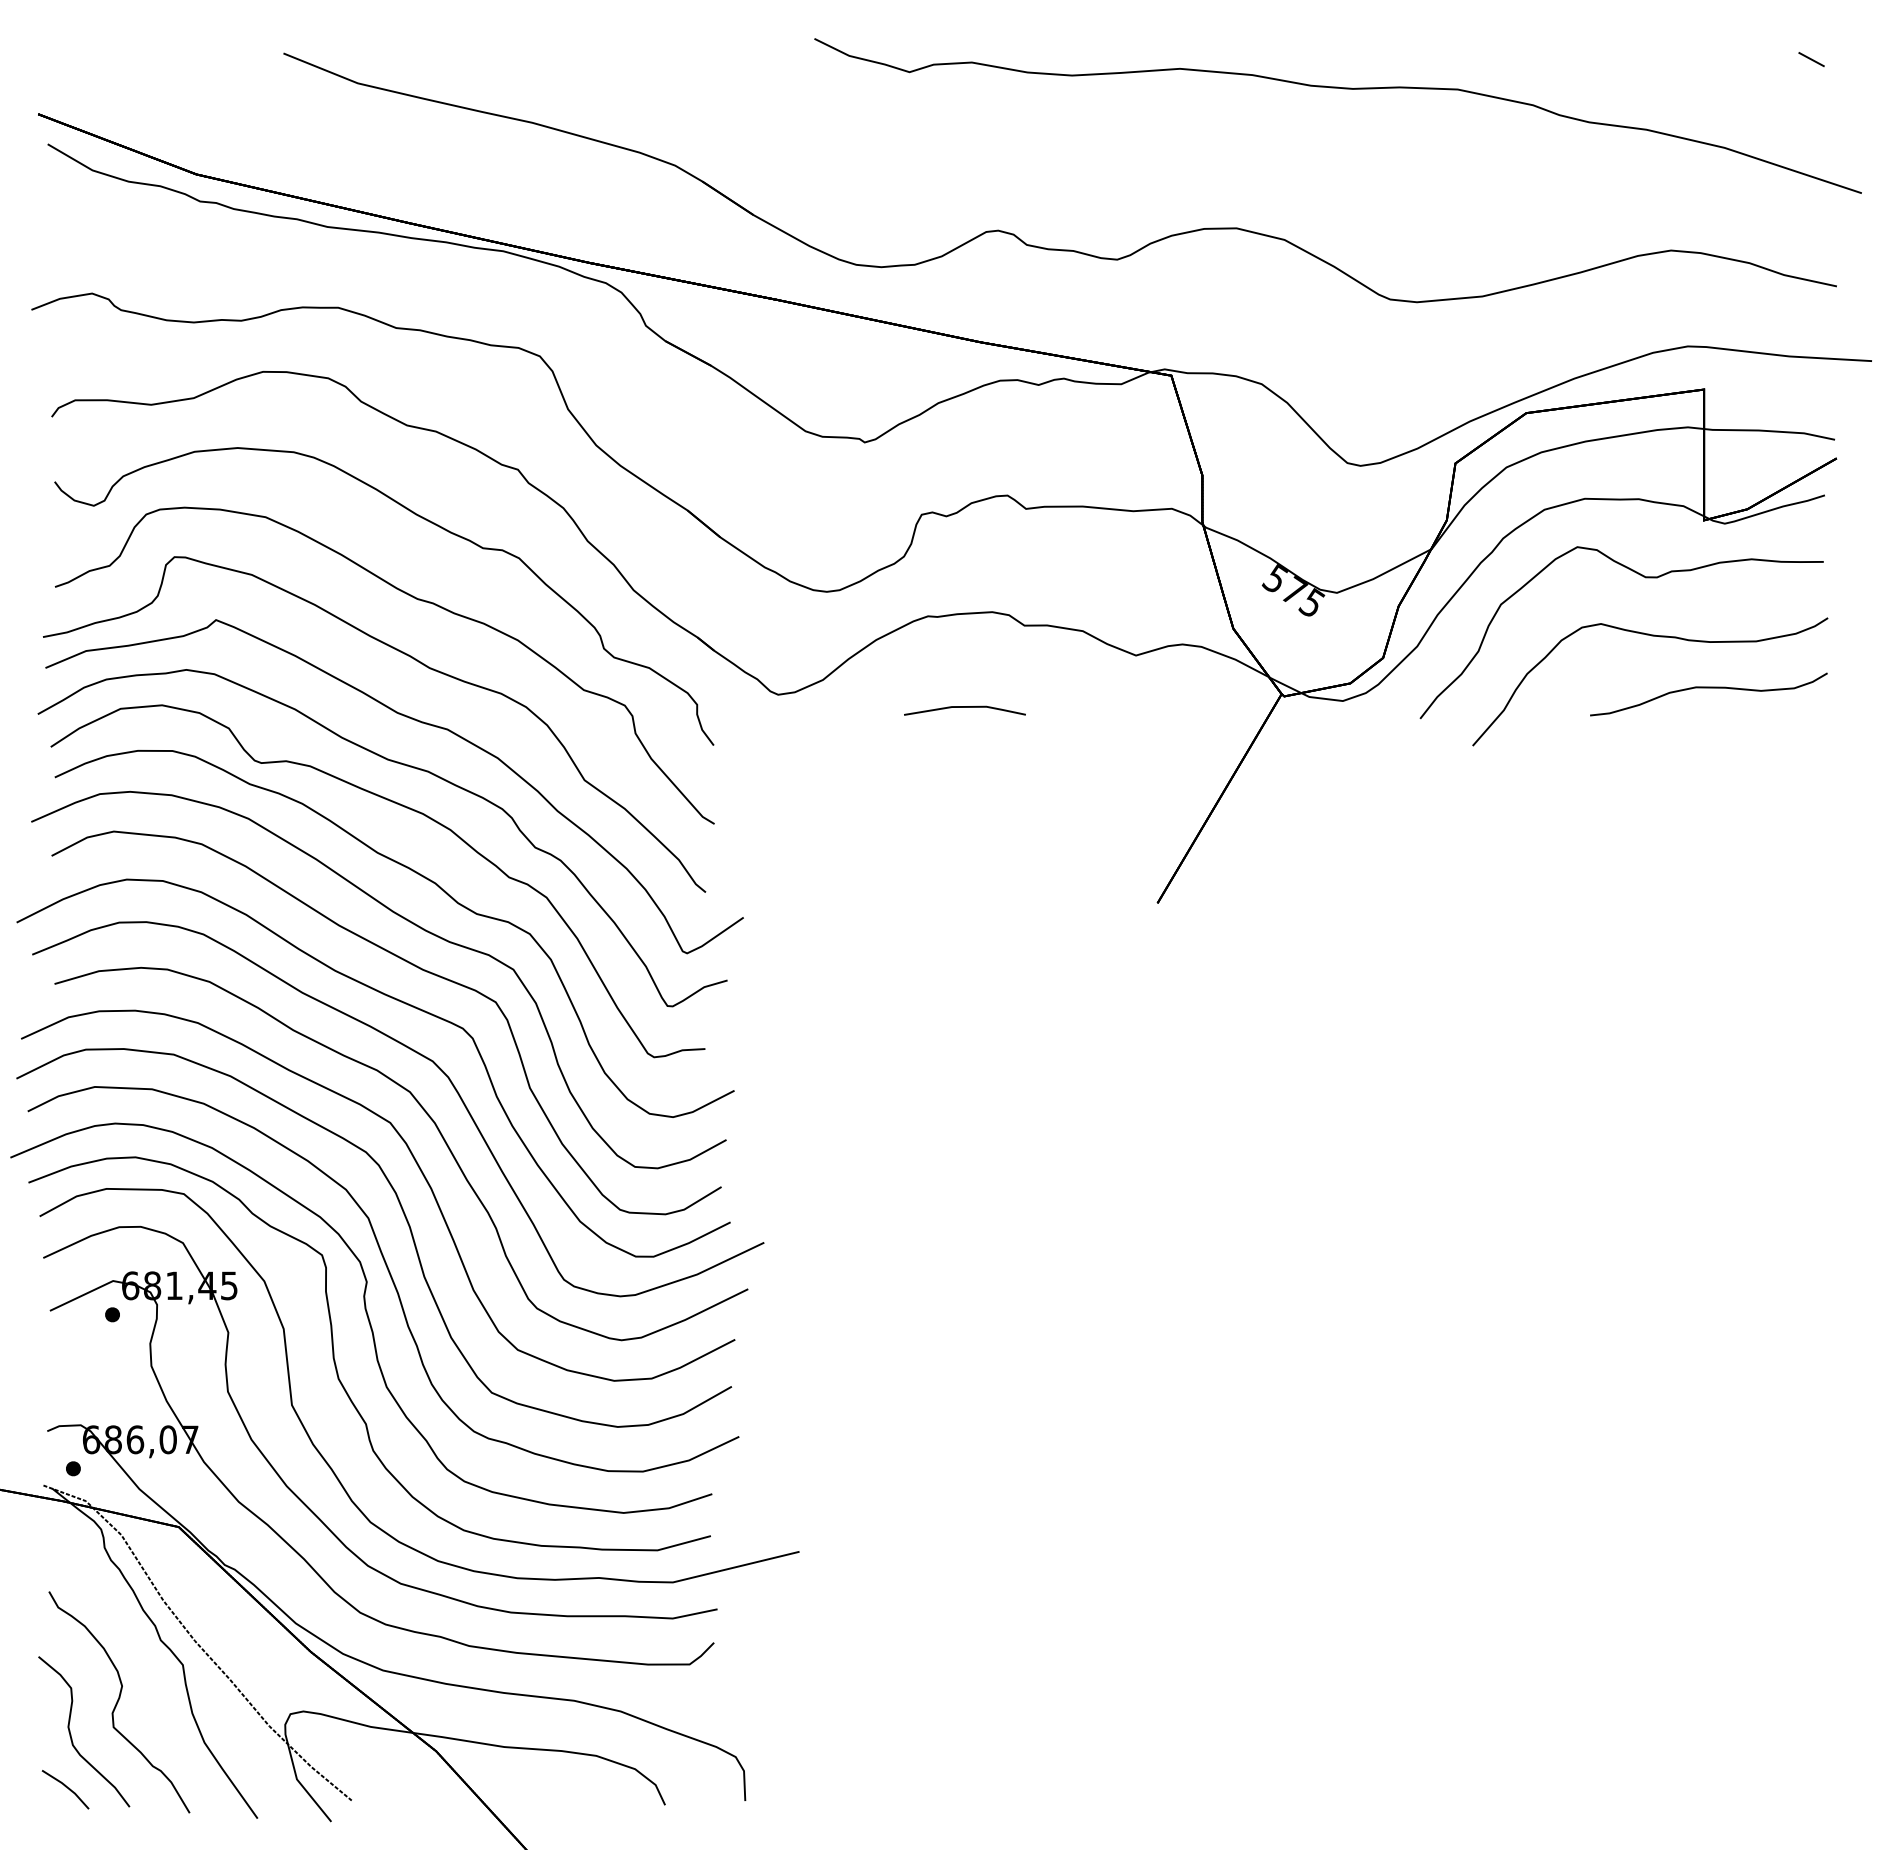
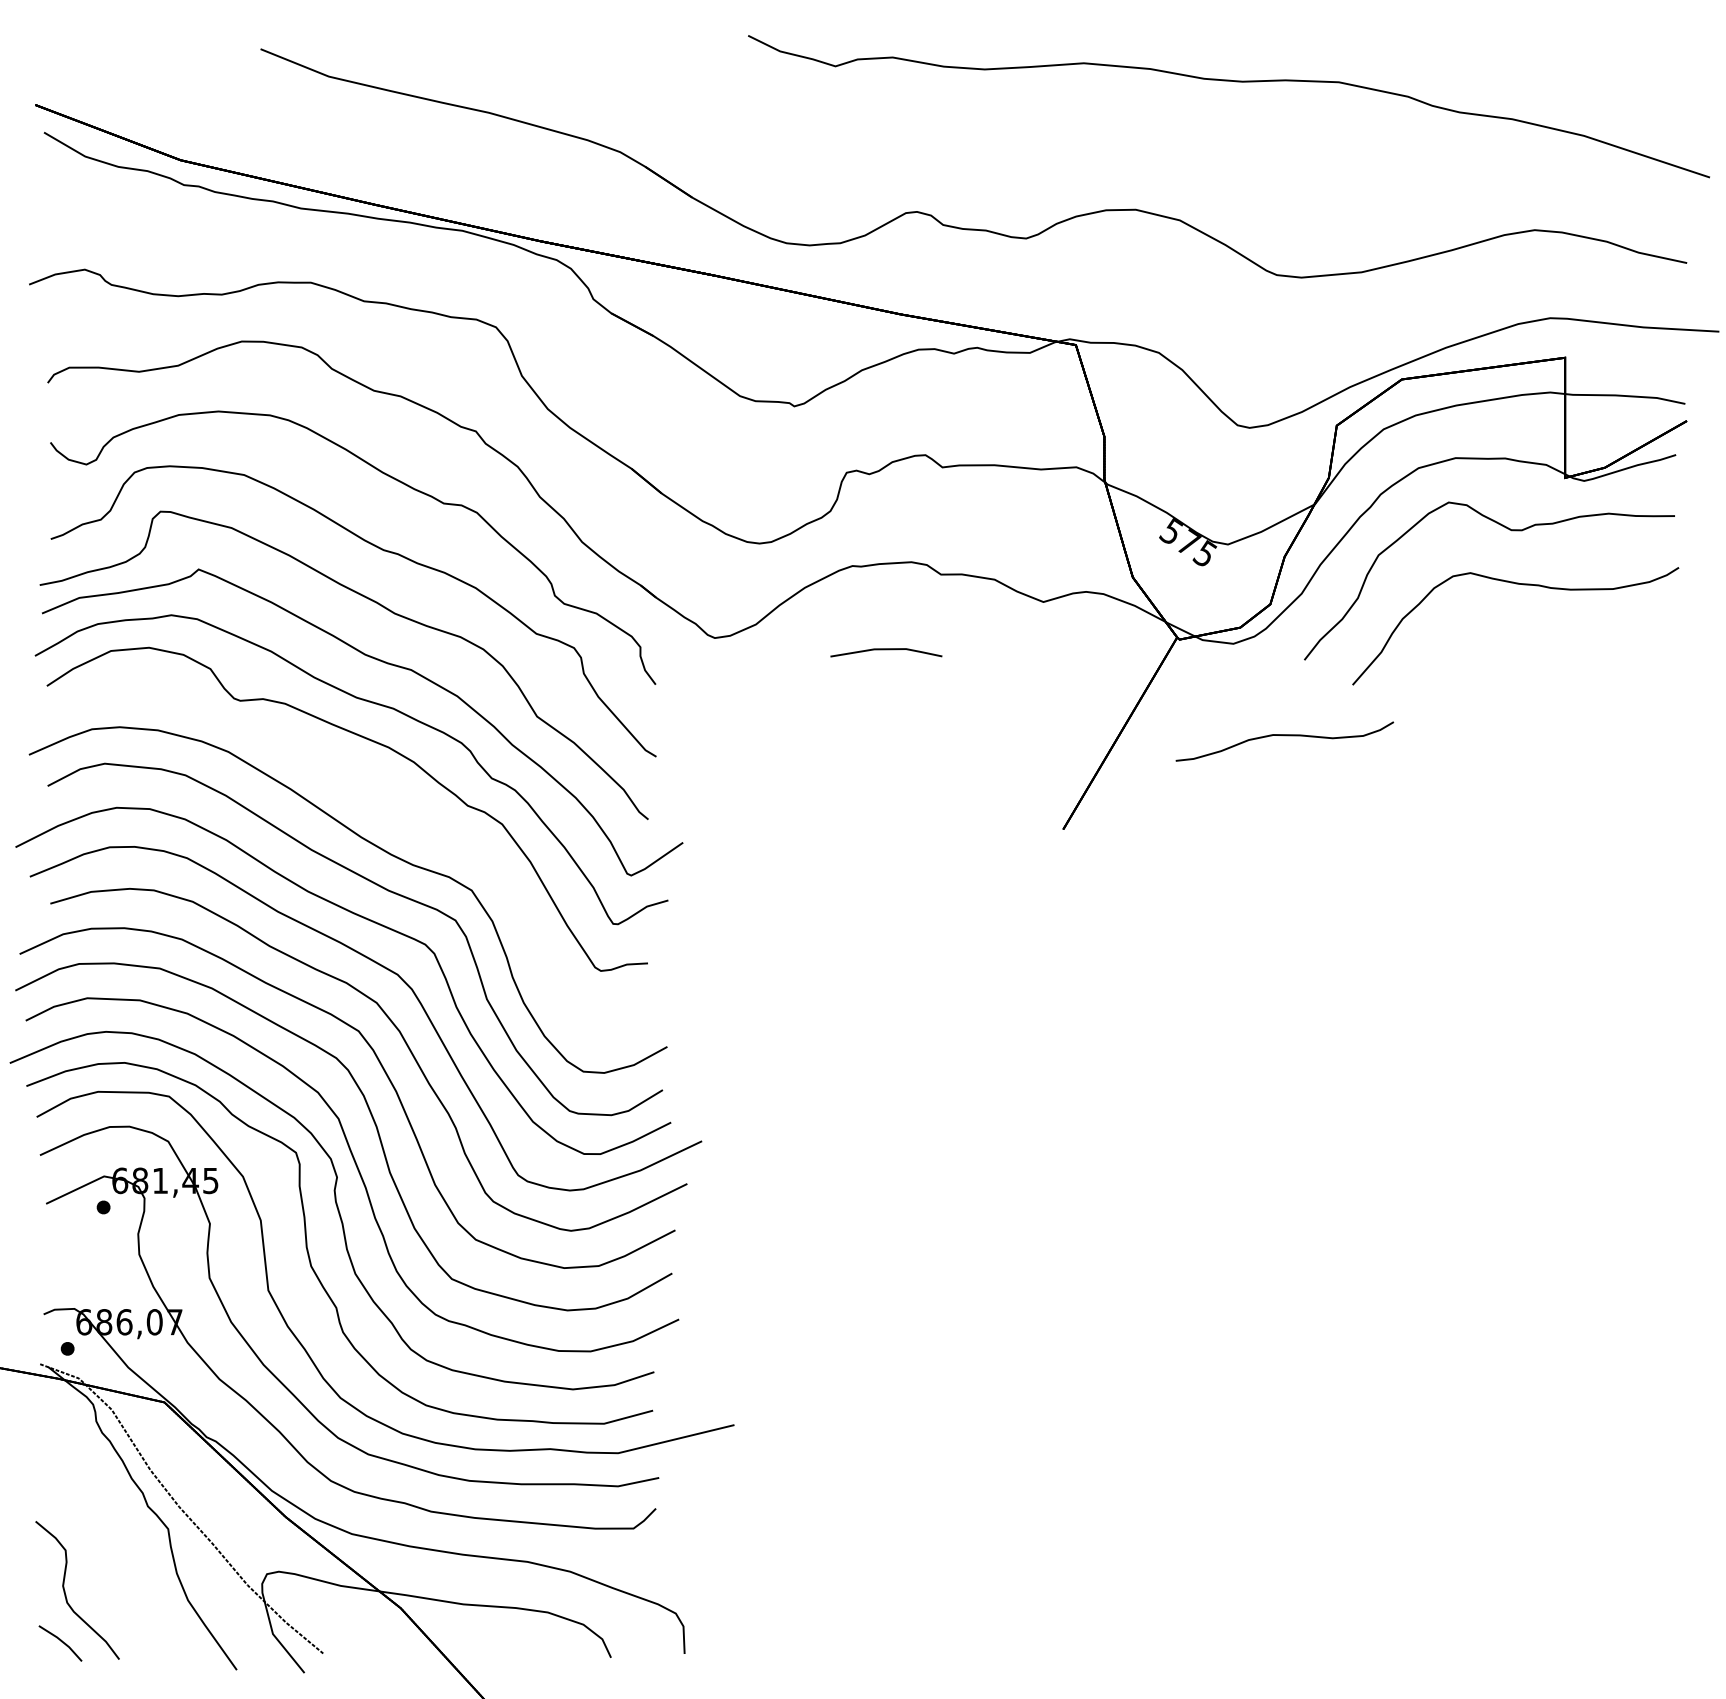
line: (1811, 59) -> (1663, 54), removed
part: (1708, 694) -> (1284, 741), moved
part: (422, 877) -> (388, 805), removed
curve: (118, 1702) -> (109, 1563), removed

